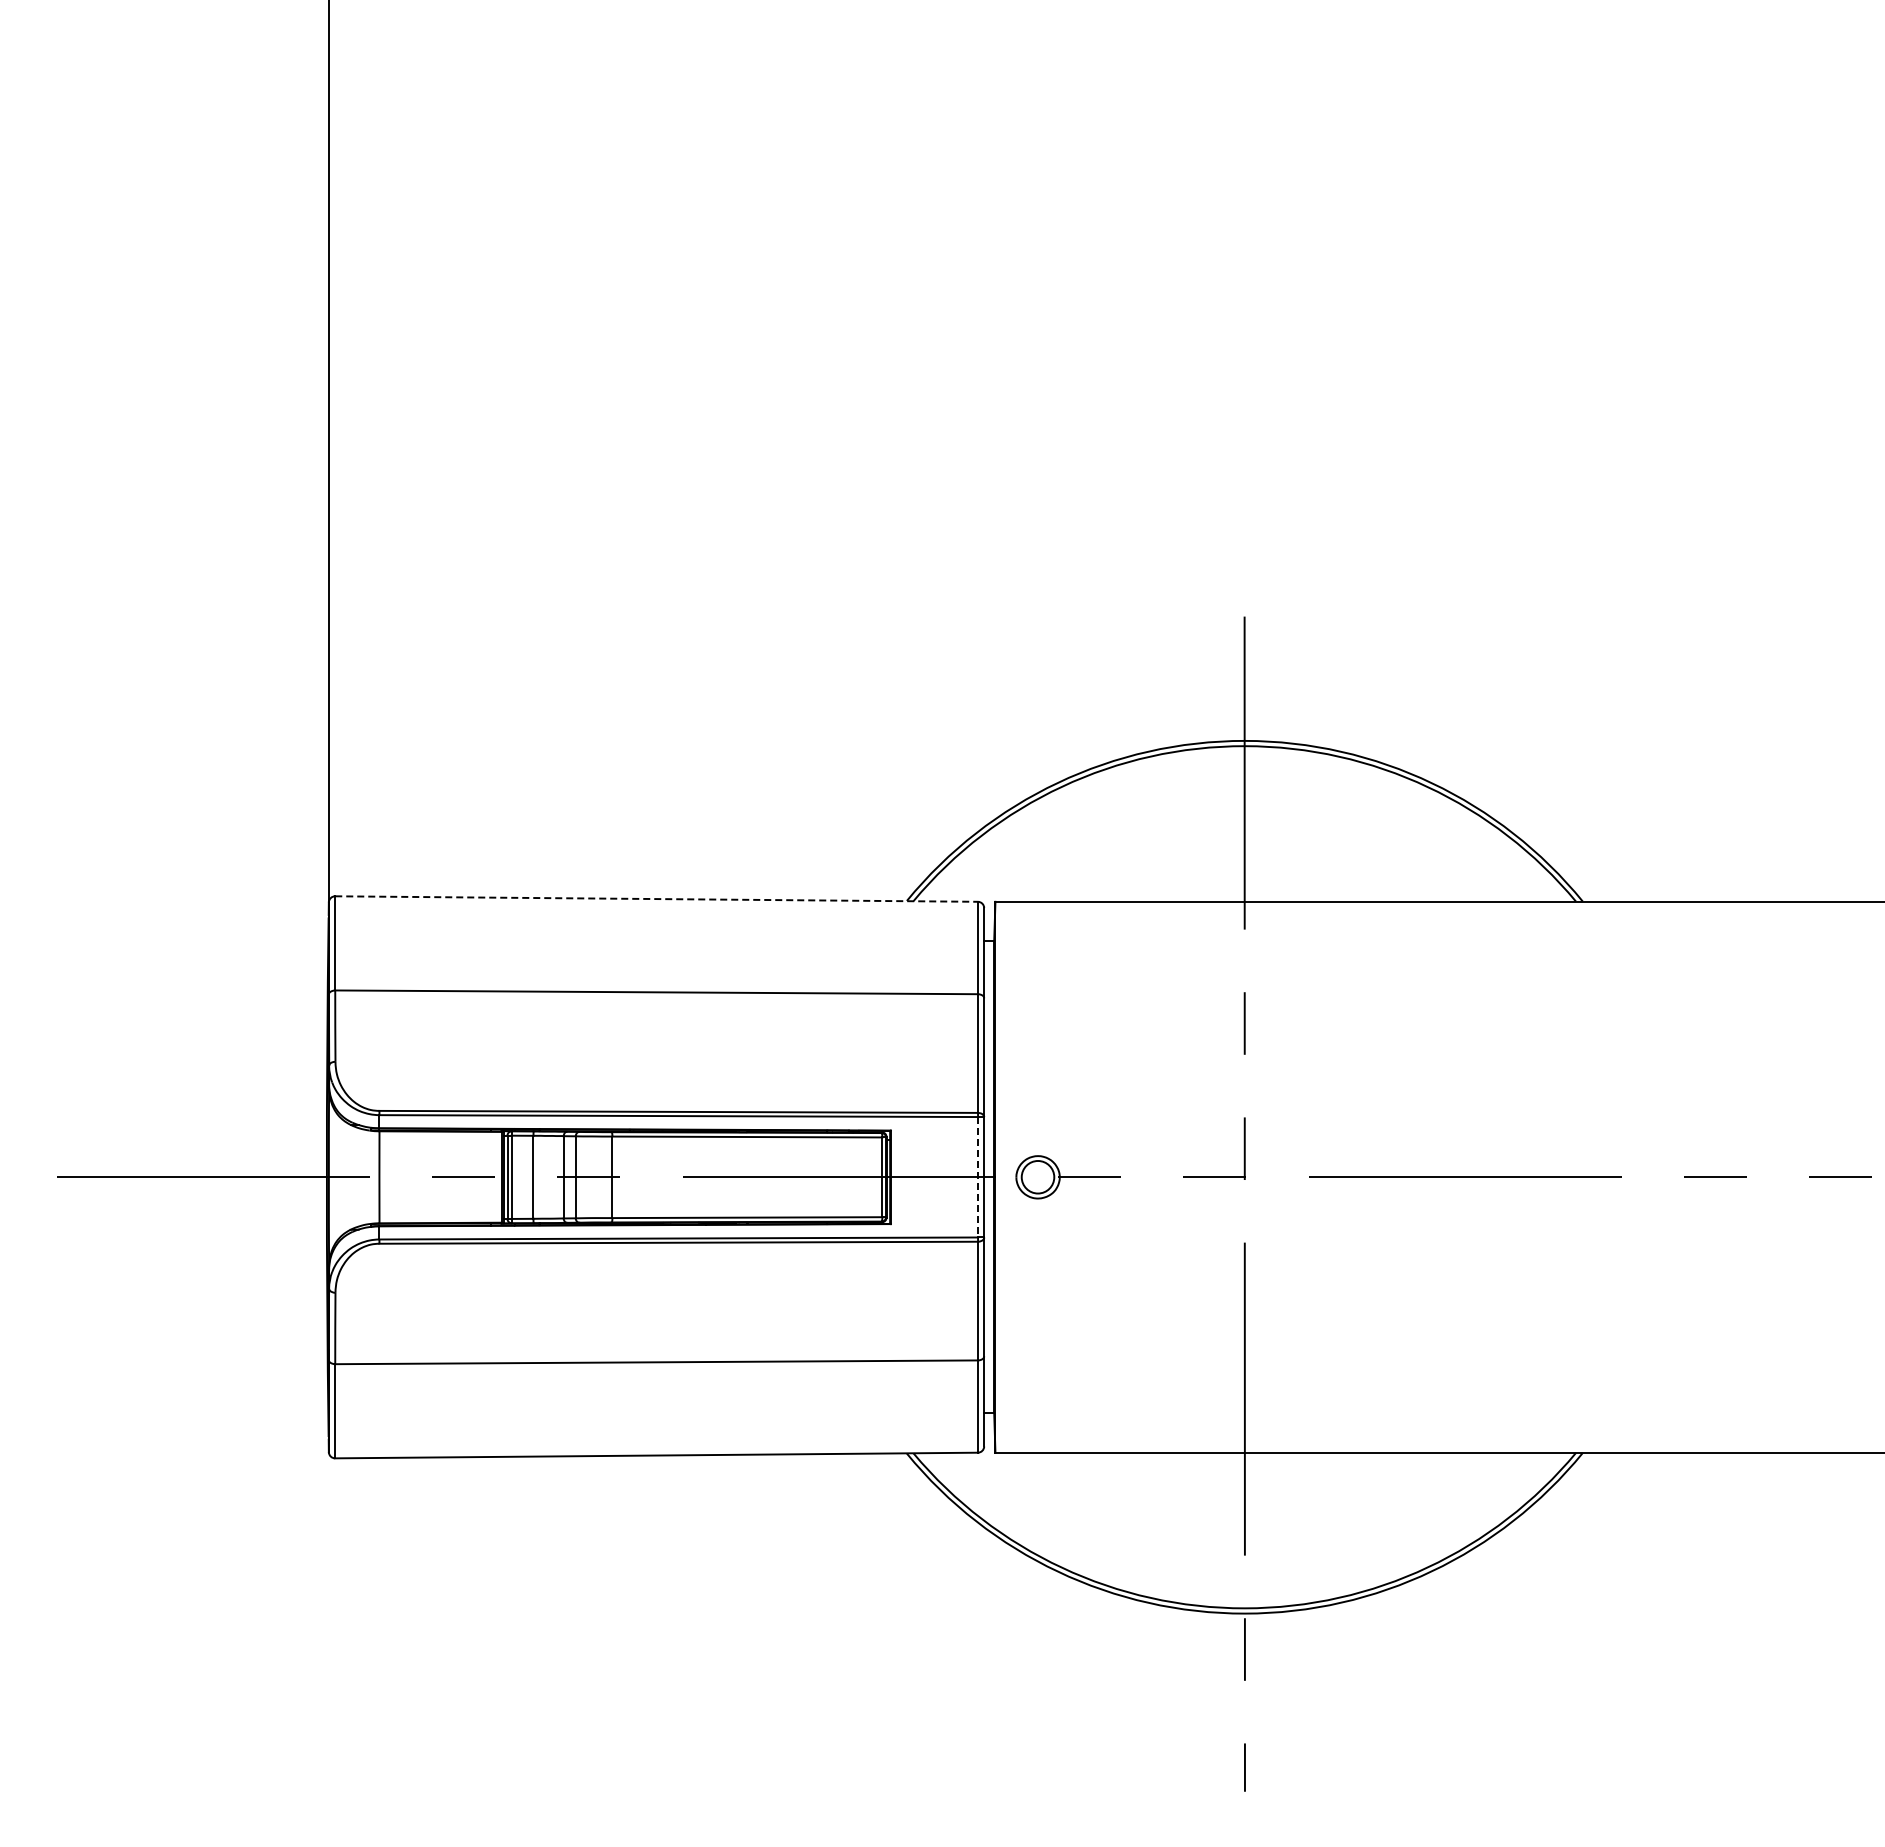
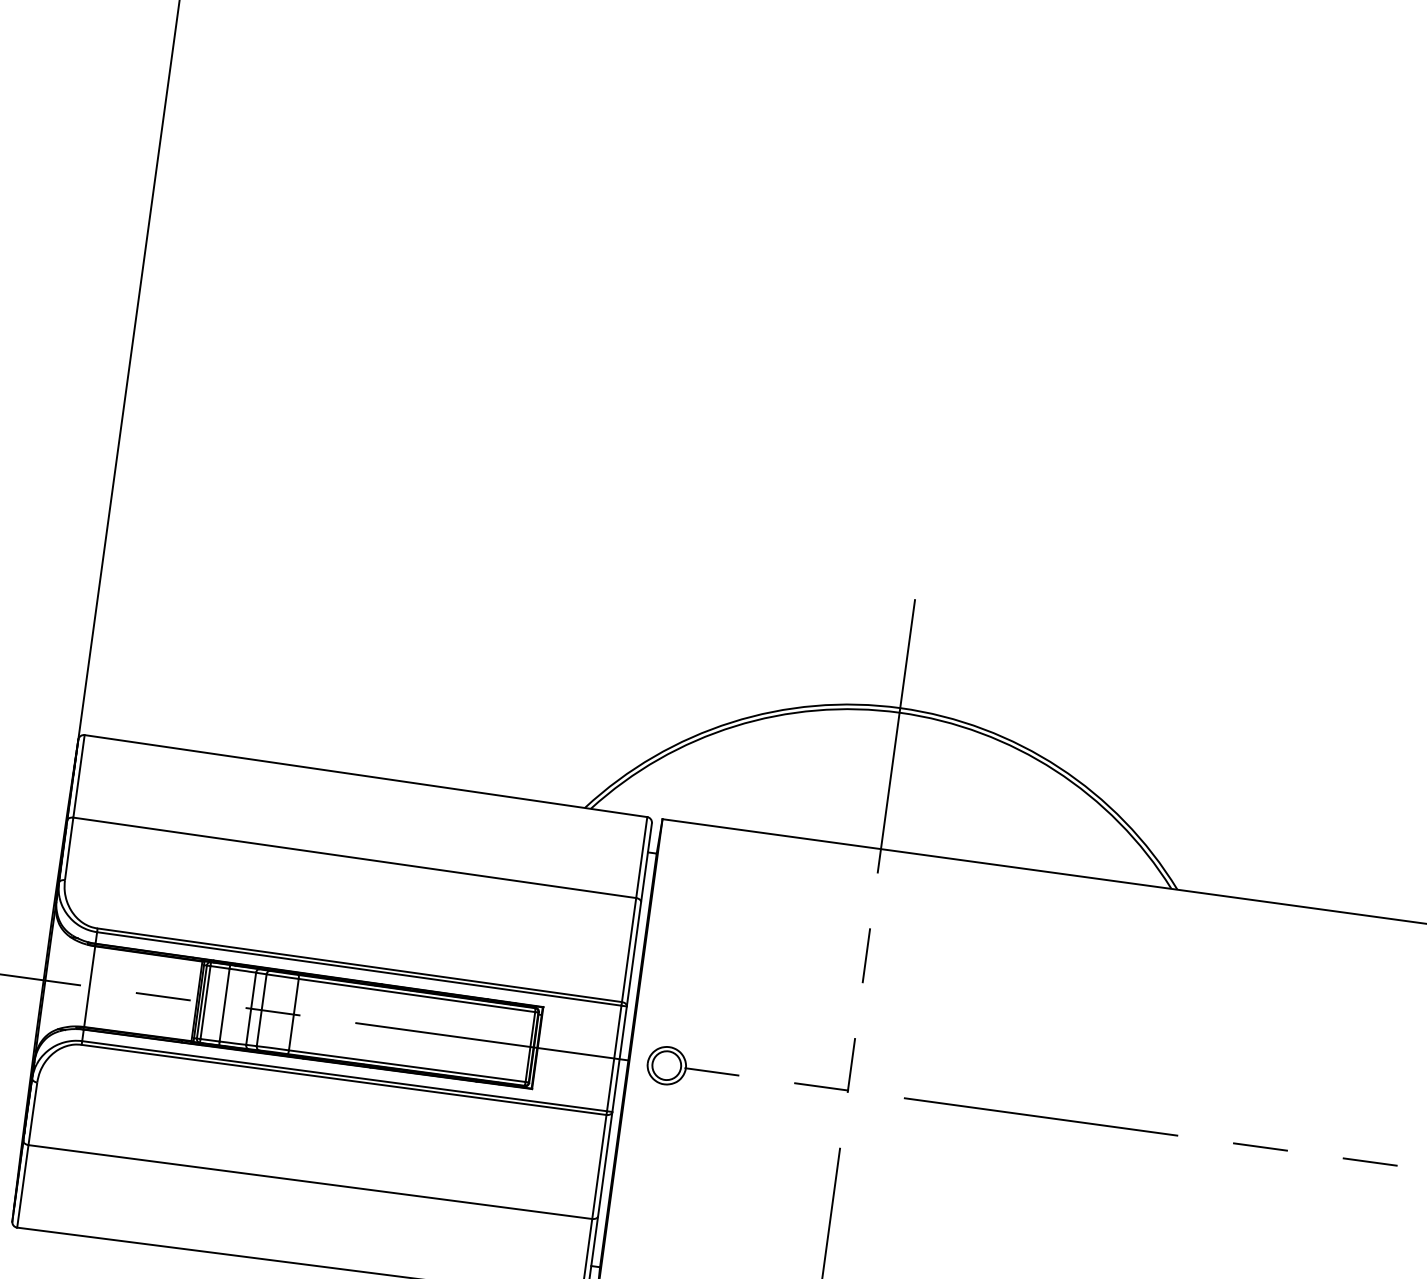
line: (657, 899) -> (366, 776), dashed -> solid
line: (978, 1177) -> (614, 1058), dashed -> solid

